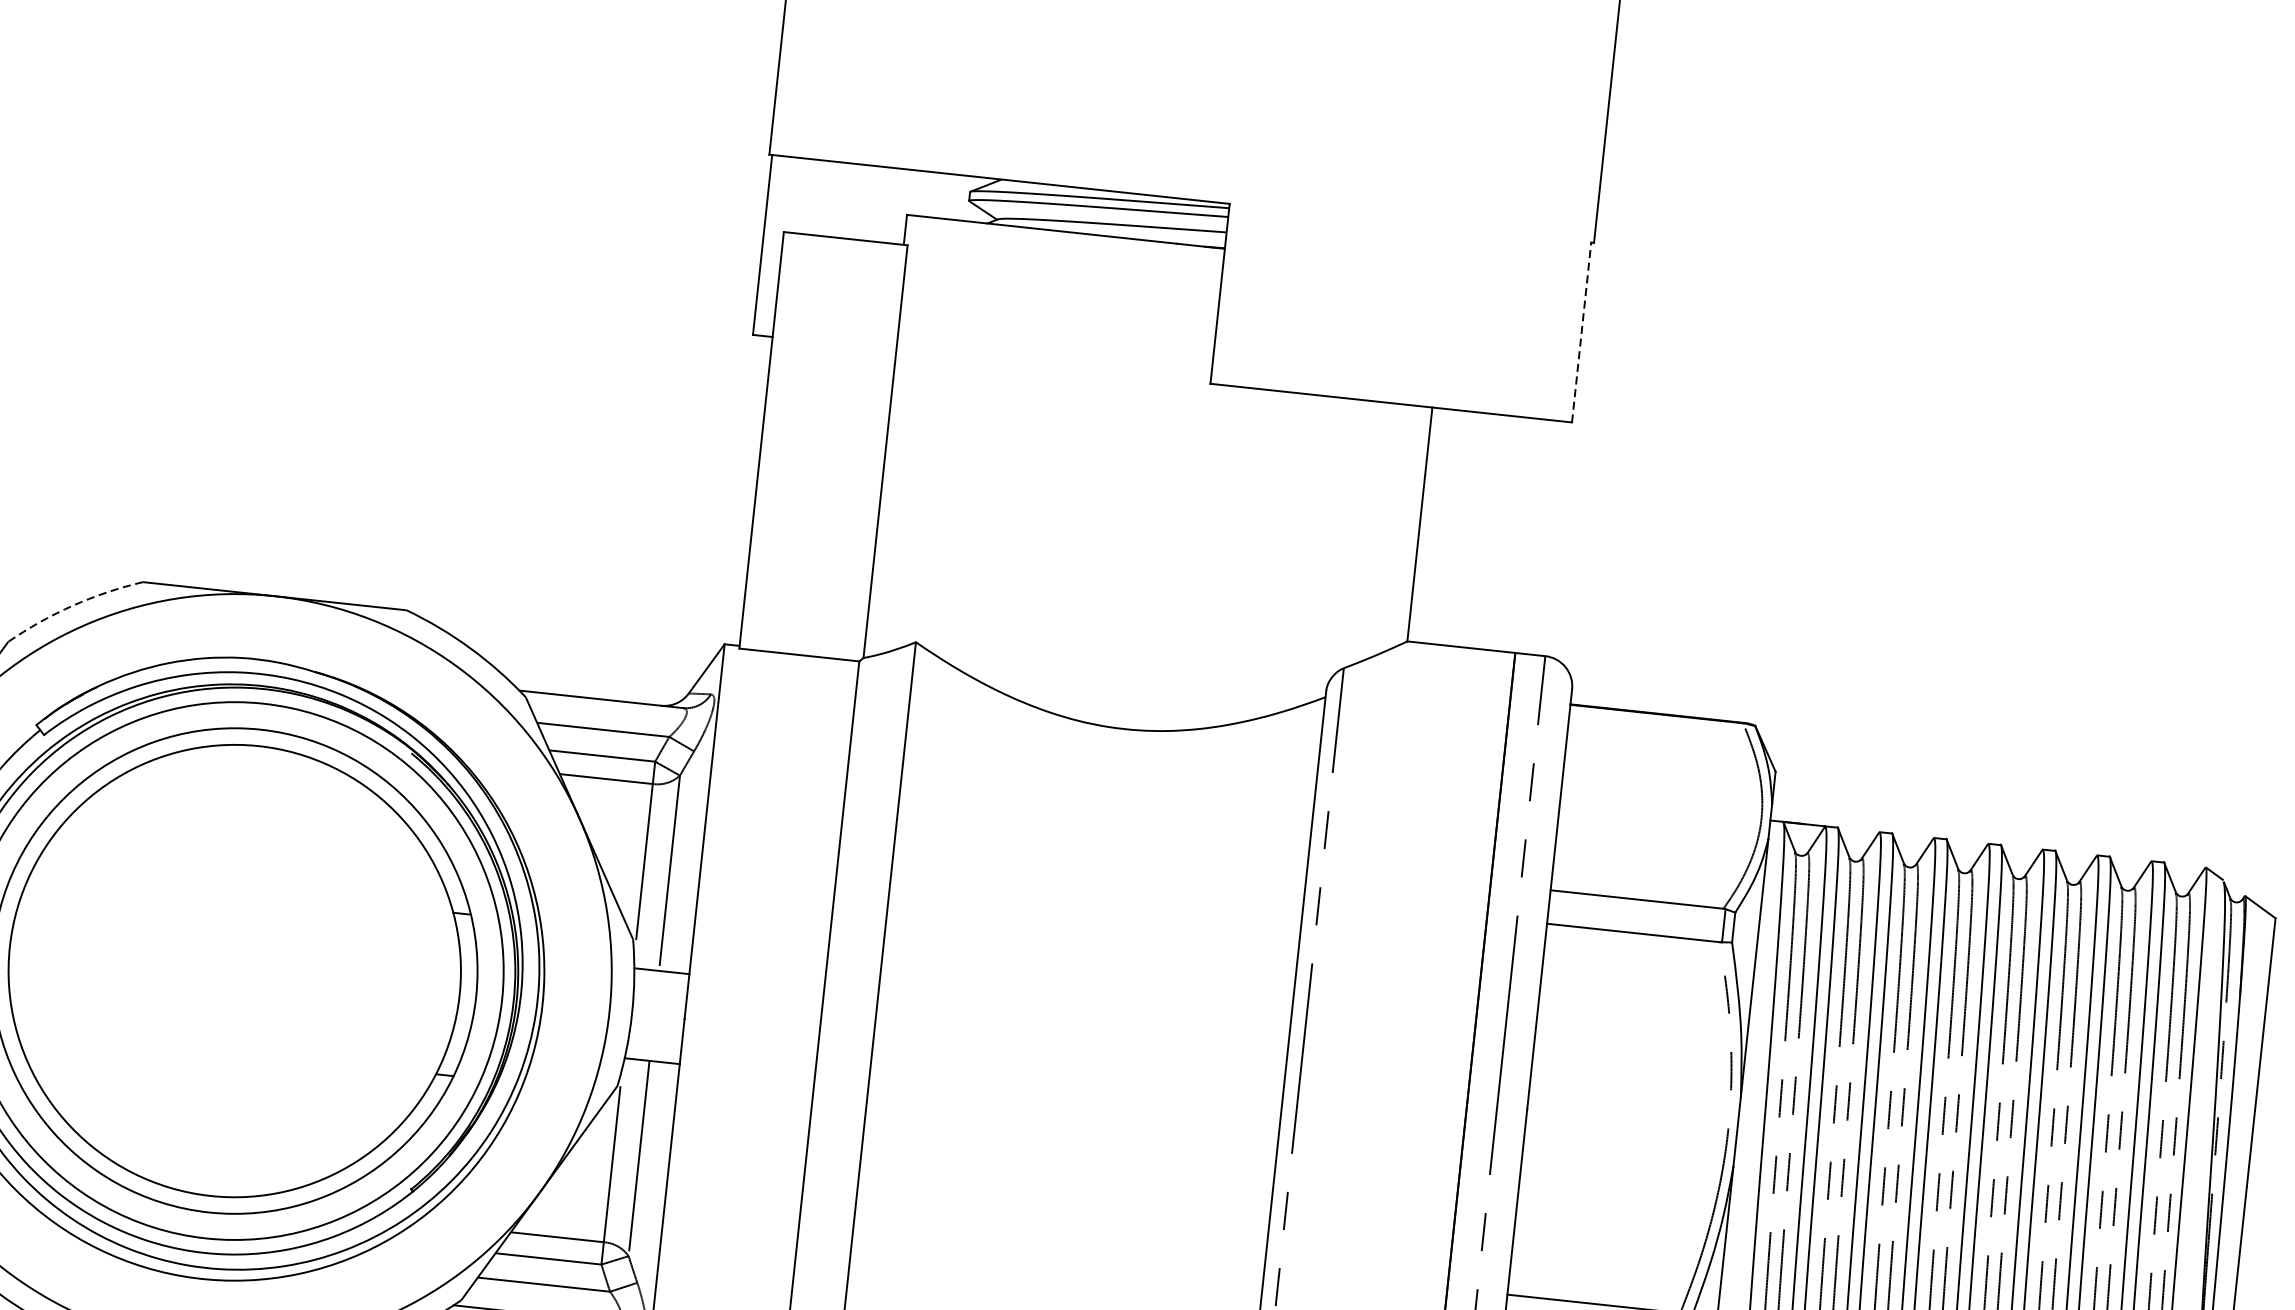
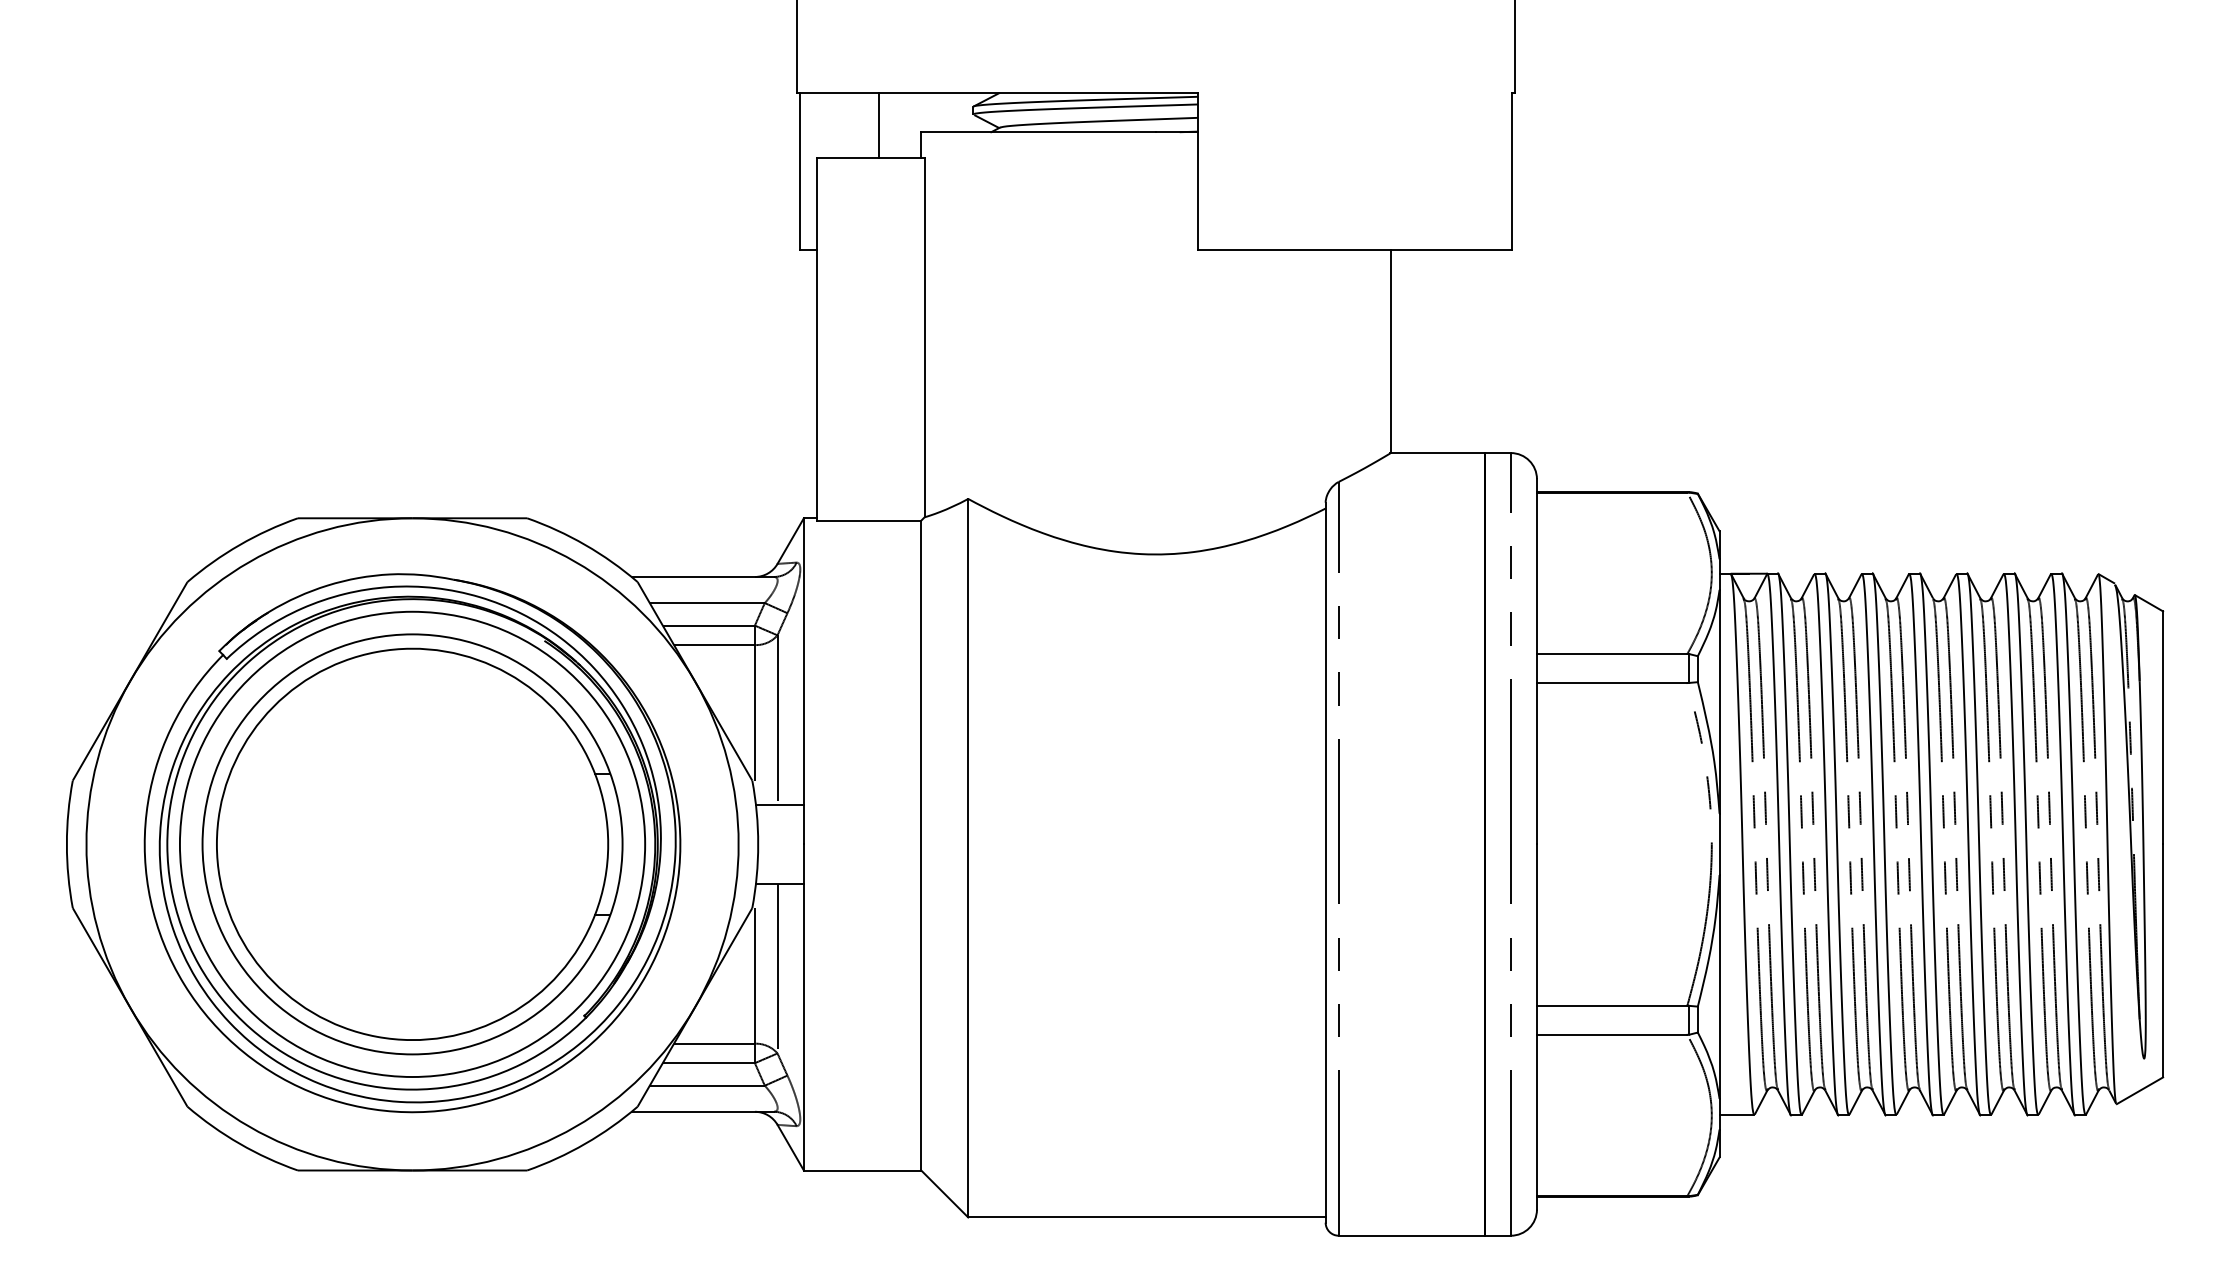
line: (858, 201) -> (878, 125), added
line: (1581, 331) -> (1512, 170), dashed -> solid
arc: (72, 606) -> (239, 545), dashed -> solid

